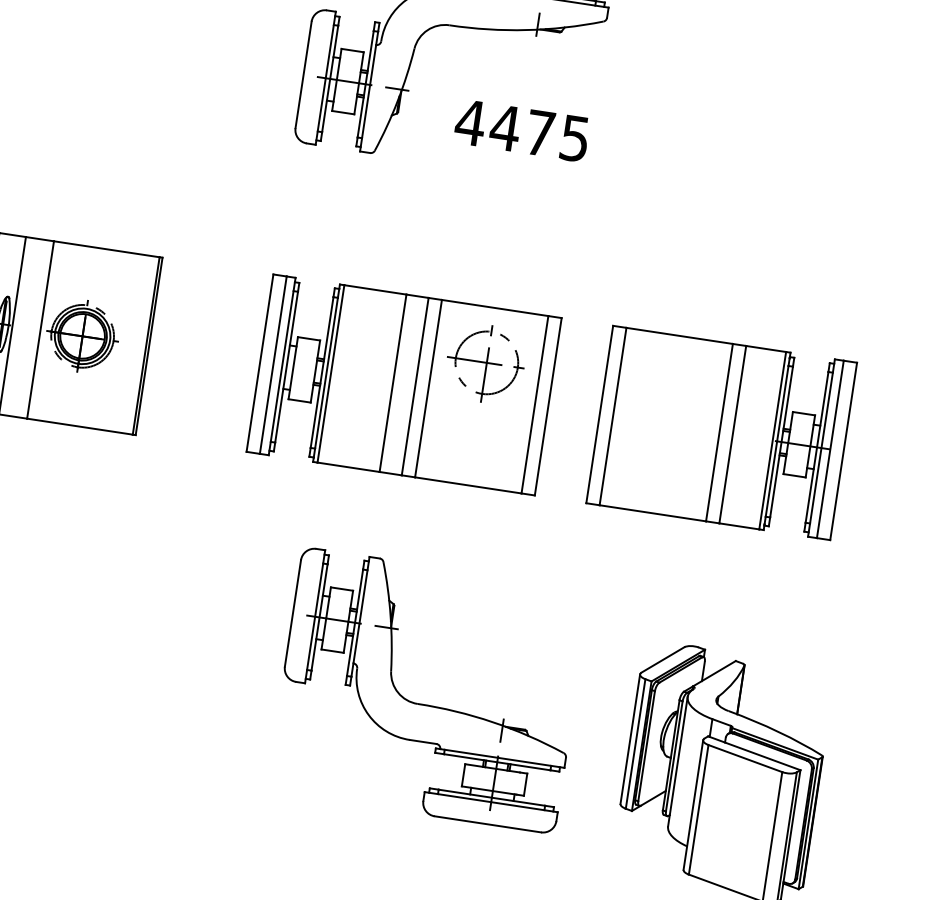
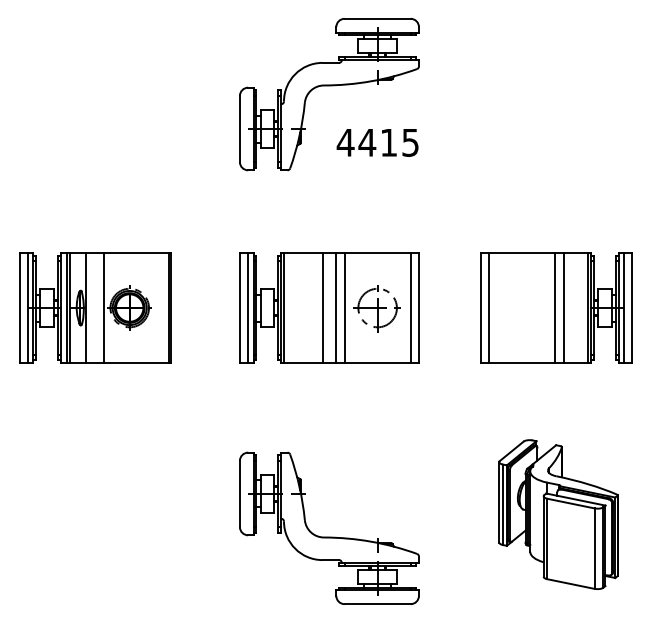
text: (539, 132) -> (388, 142), 4475 -> 4415
part: (484, 363) -> (376, 308), moved
part: (721, 432) -> (556, 307), moved
part: (426, 703) -> (329, 536), moved

